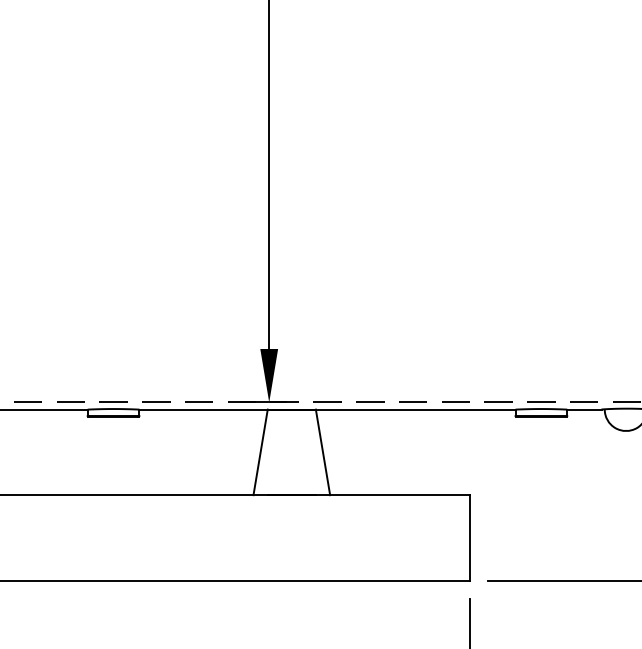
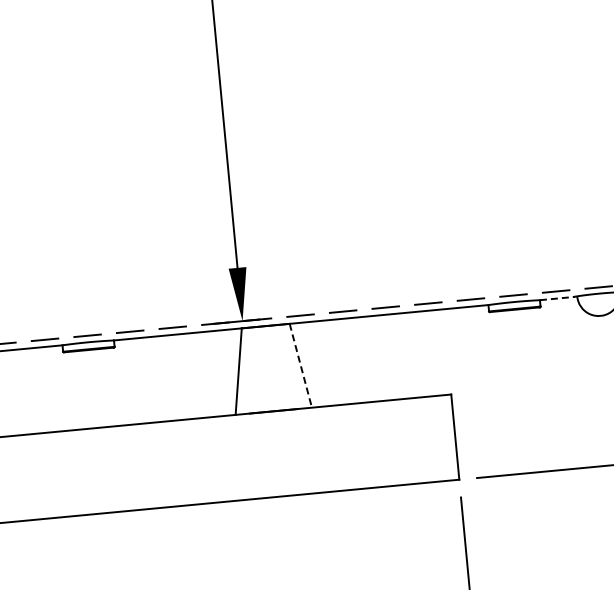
line: (584, 409) -> (557, 298), solid -> dashed
line: (323, 452) -> (301, 365), solid -> dashed

